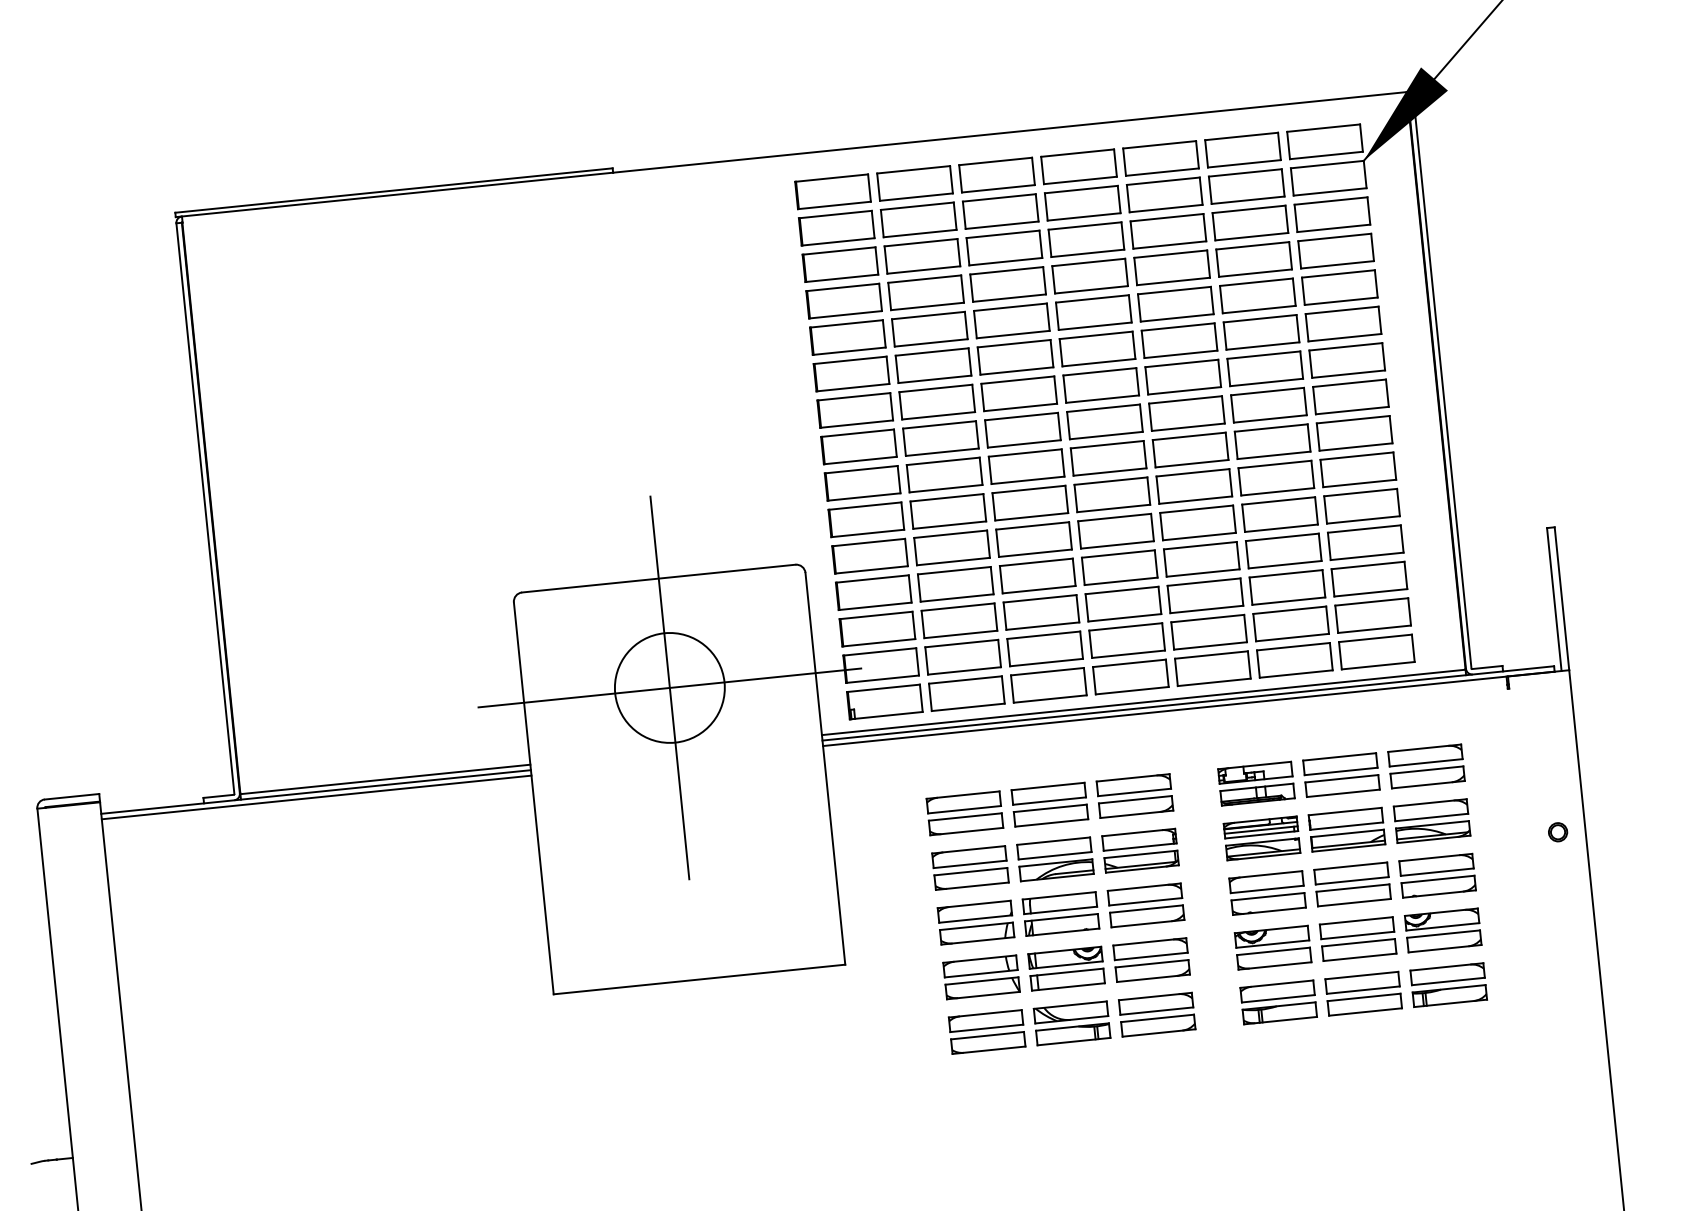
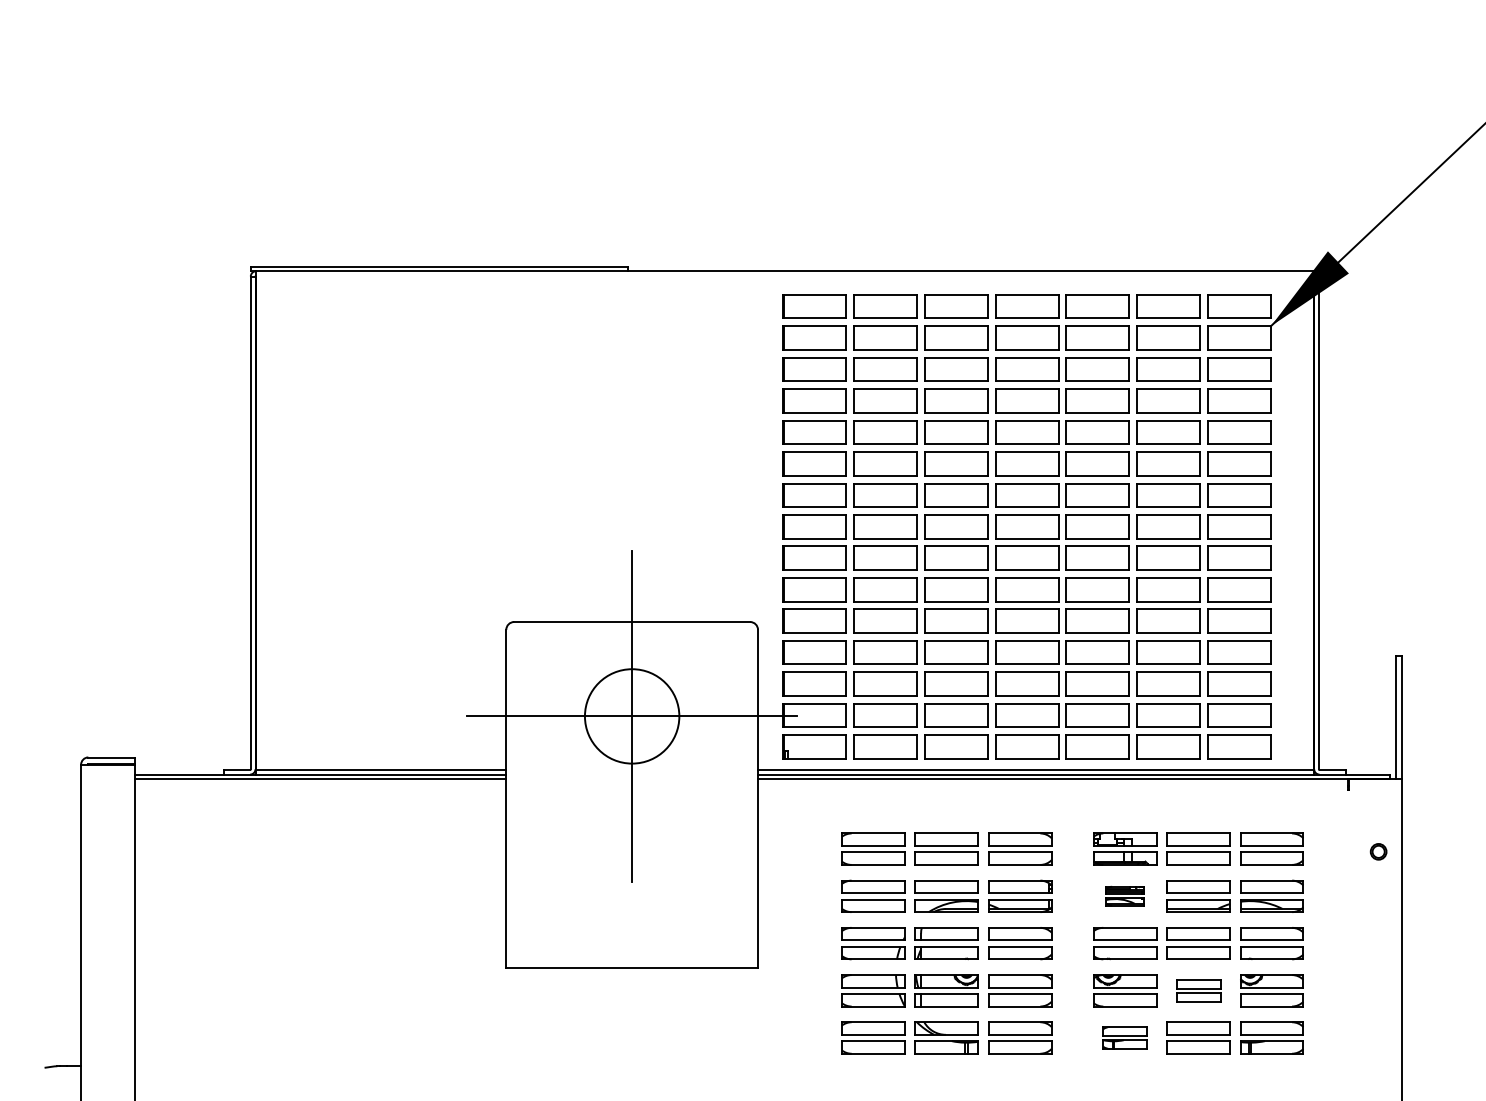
part: (1557, 831) -> (1378, 851), moved
part: (1262, 837) -> (1125, 895), size x0.6
part: (1358, 938) -> (1198, 990), size x0.7
part: (1279, 1001) -> (1125, 1037), size x0.7

